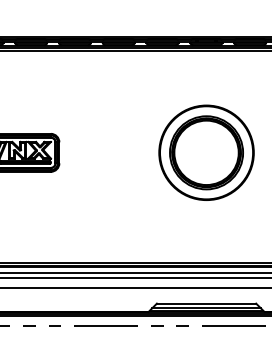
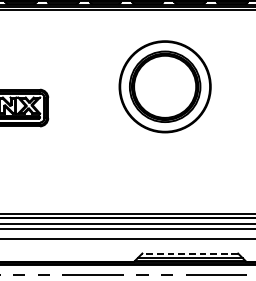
part: (206, 152) -> (165, 86), moved
line: (206, 303) -> (190, 253), solid -> dashed

